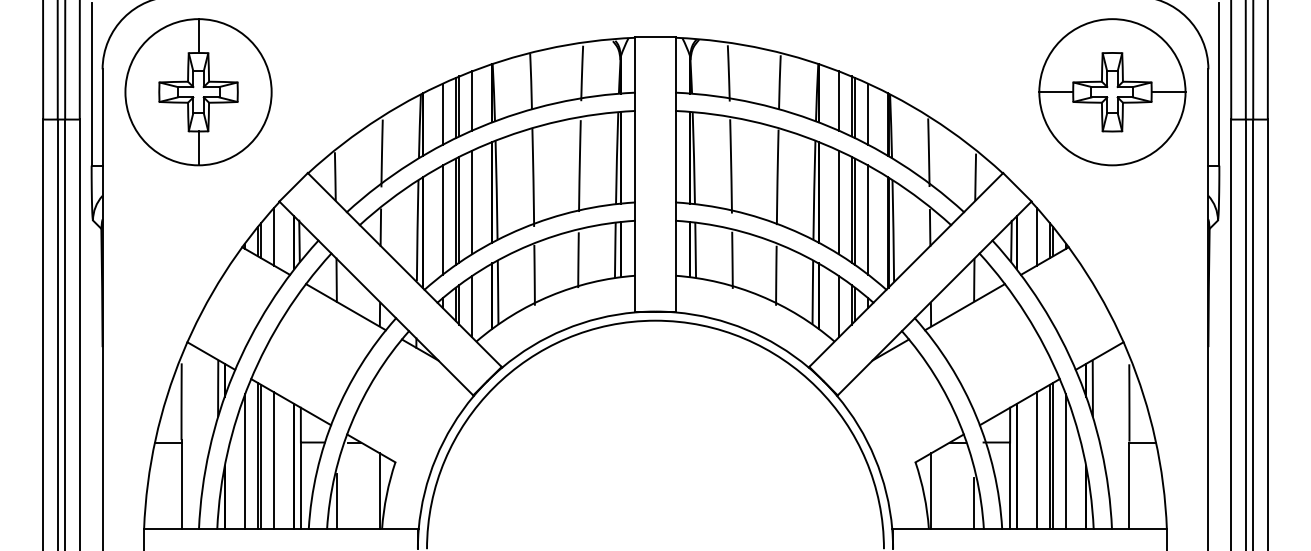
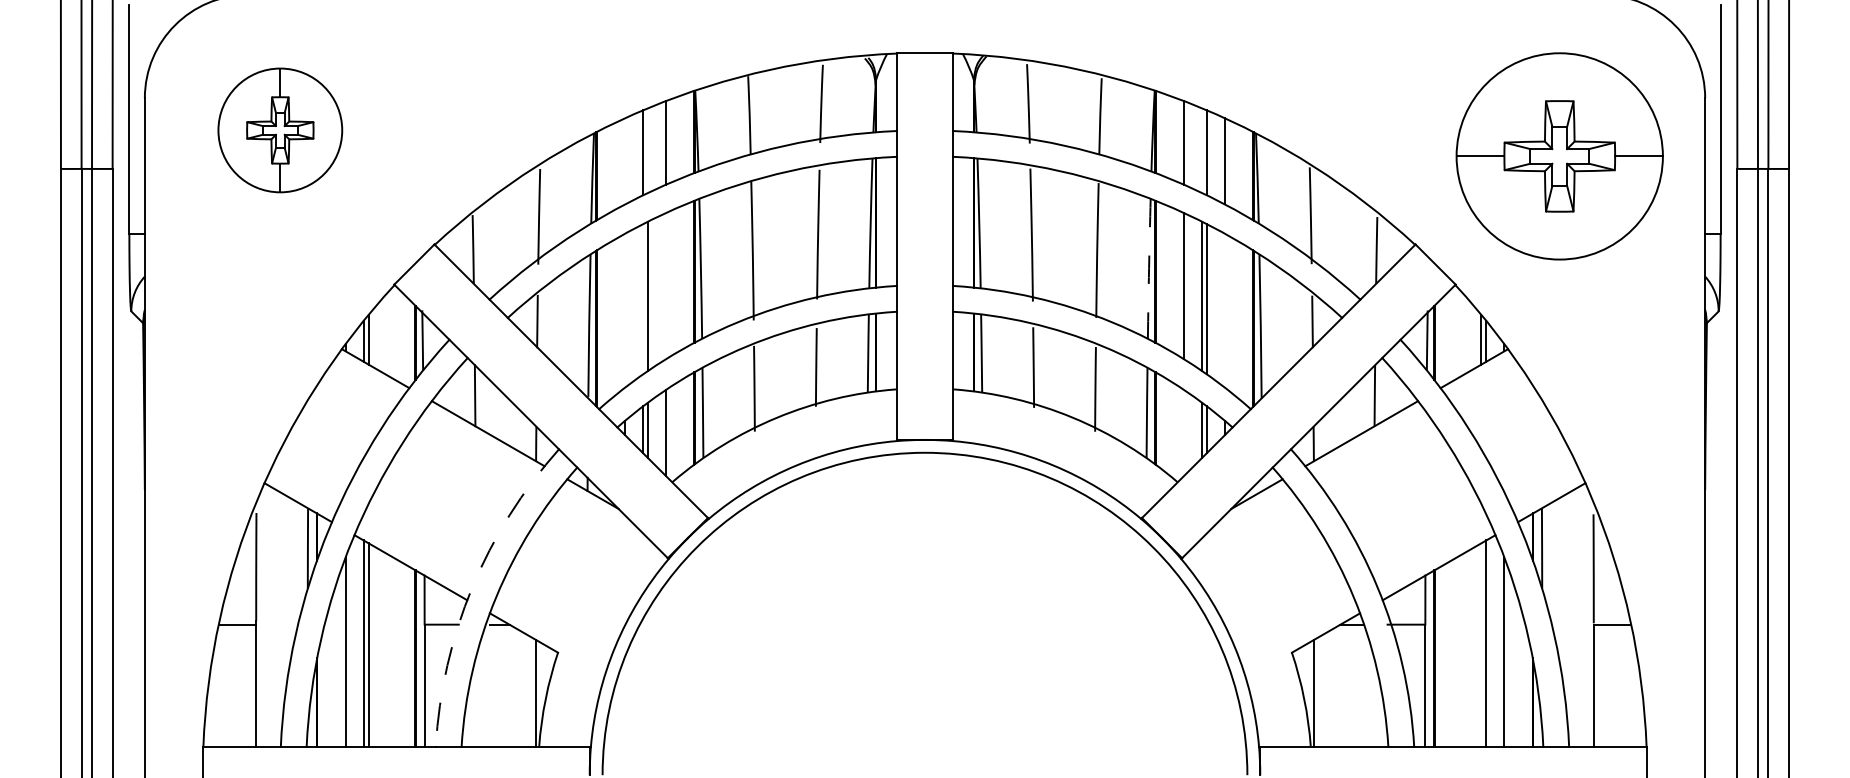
part: (198, 92) -> (280, 130), size x0.6
part: (1112, 92) -> (1559, 156), moved
line: (459, 106) -> (648, 150), removed
line: (851, 106) -> (1201, 150), removed
line: (443, 114) -> (625, 161), removed
arc: (814, 190) -> (1149, 268), solid -> dashed
line: (472, 202) -> (666, 286), removed
line: (456, 212) -> (643, 299), removed
line: (443, 219) -> (625, 310), removed
line: (867, 219) -> (1224, 310), removed
line: (273, 236) -> (386, 334), removed
line: (1037, 236) -> (1463, 334), removed
line: (838, 306) -> (1183, 432), removed
arc: (334, 416) -> (472, 587), solid -> dashed
line: (1049, 456) -> (1481, 644), removed
line: (273, 460) -> (386, 649), removed
line: (1037, 460) -> (1463, 649), removed
line: (337, 501) -> (476, 707), removed
line: (973, 503) -> (1373, 710), removed

